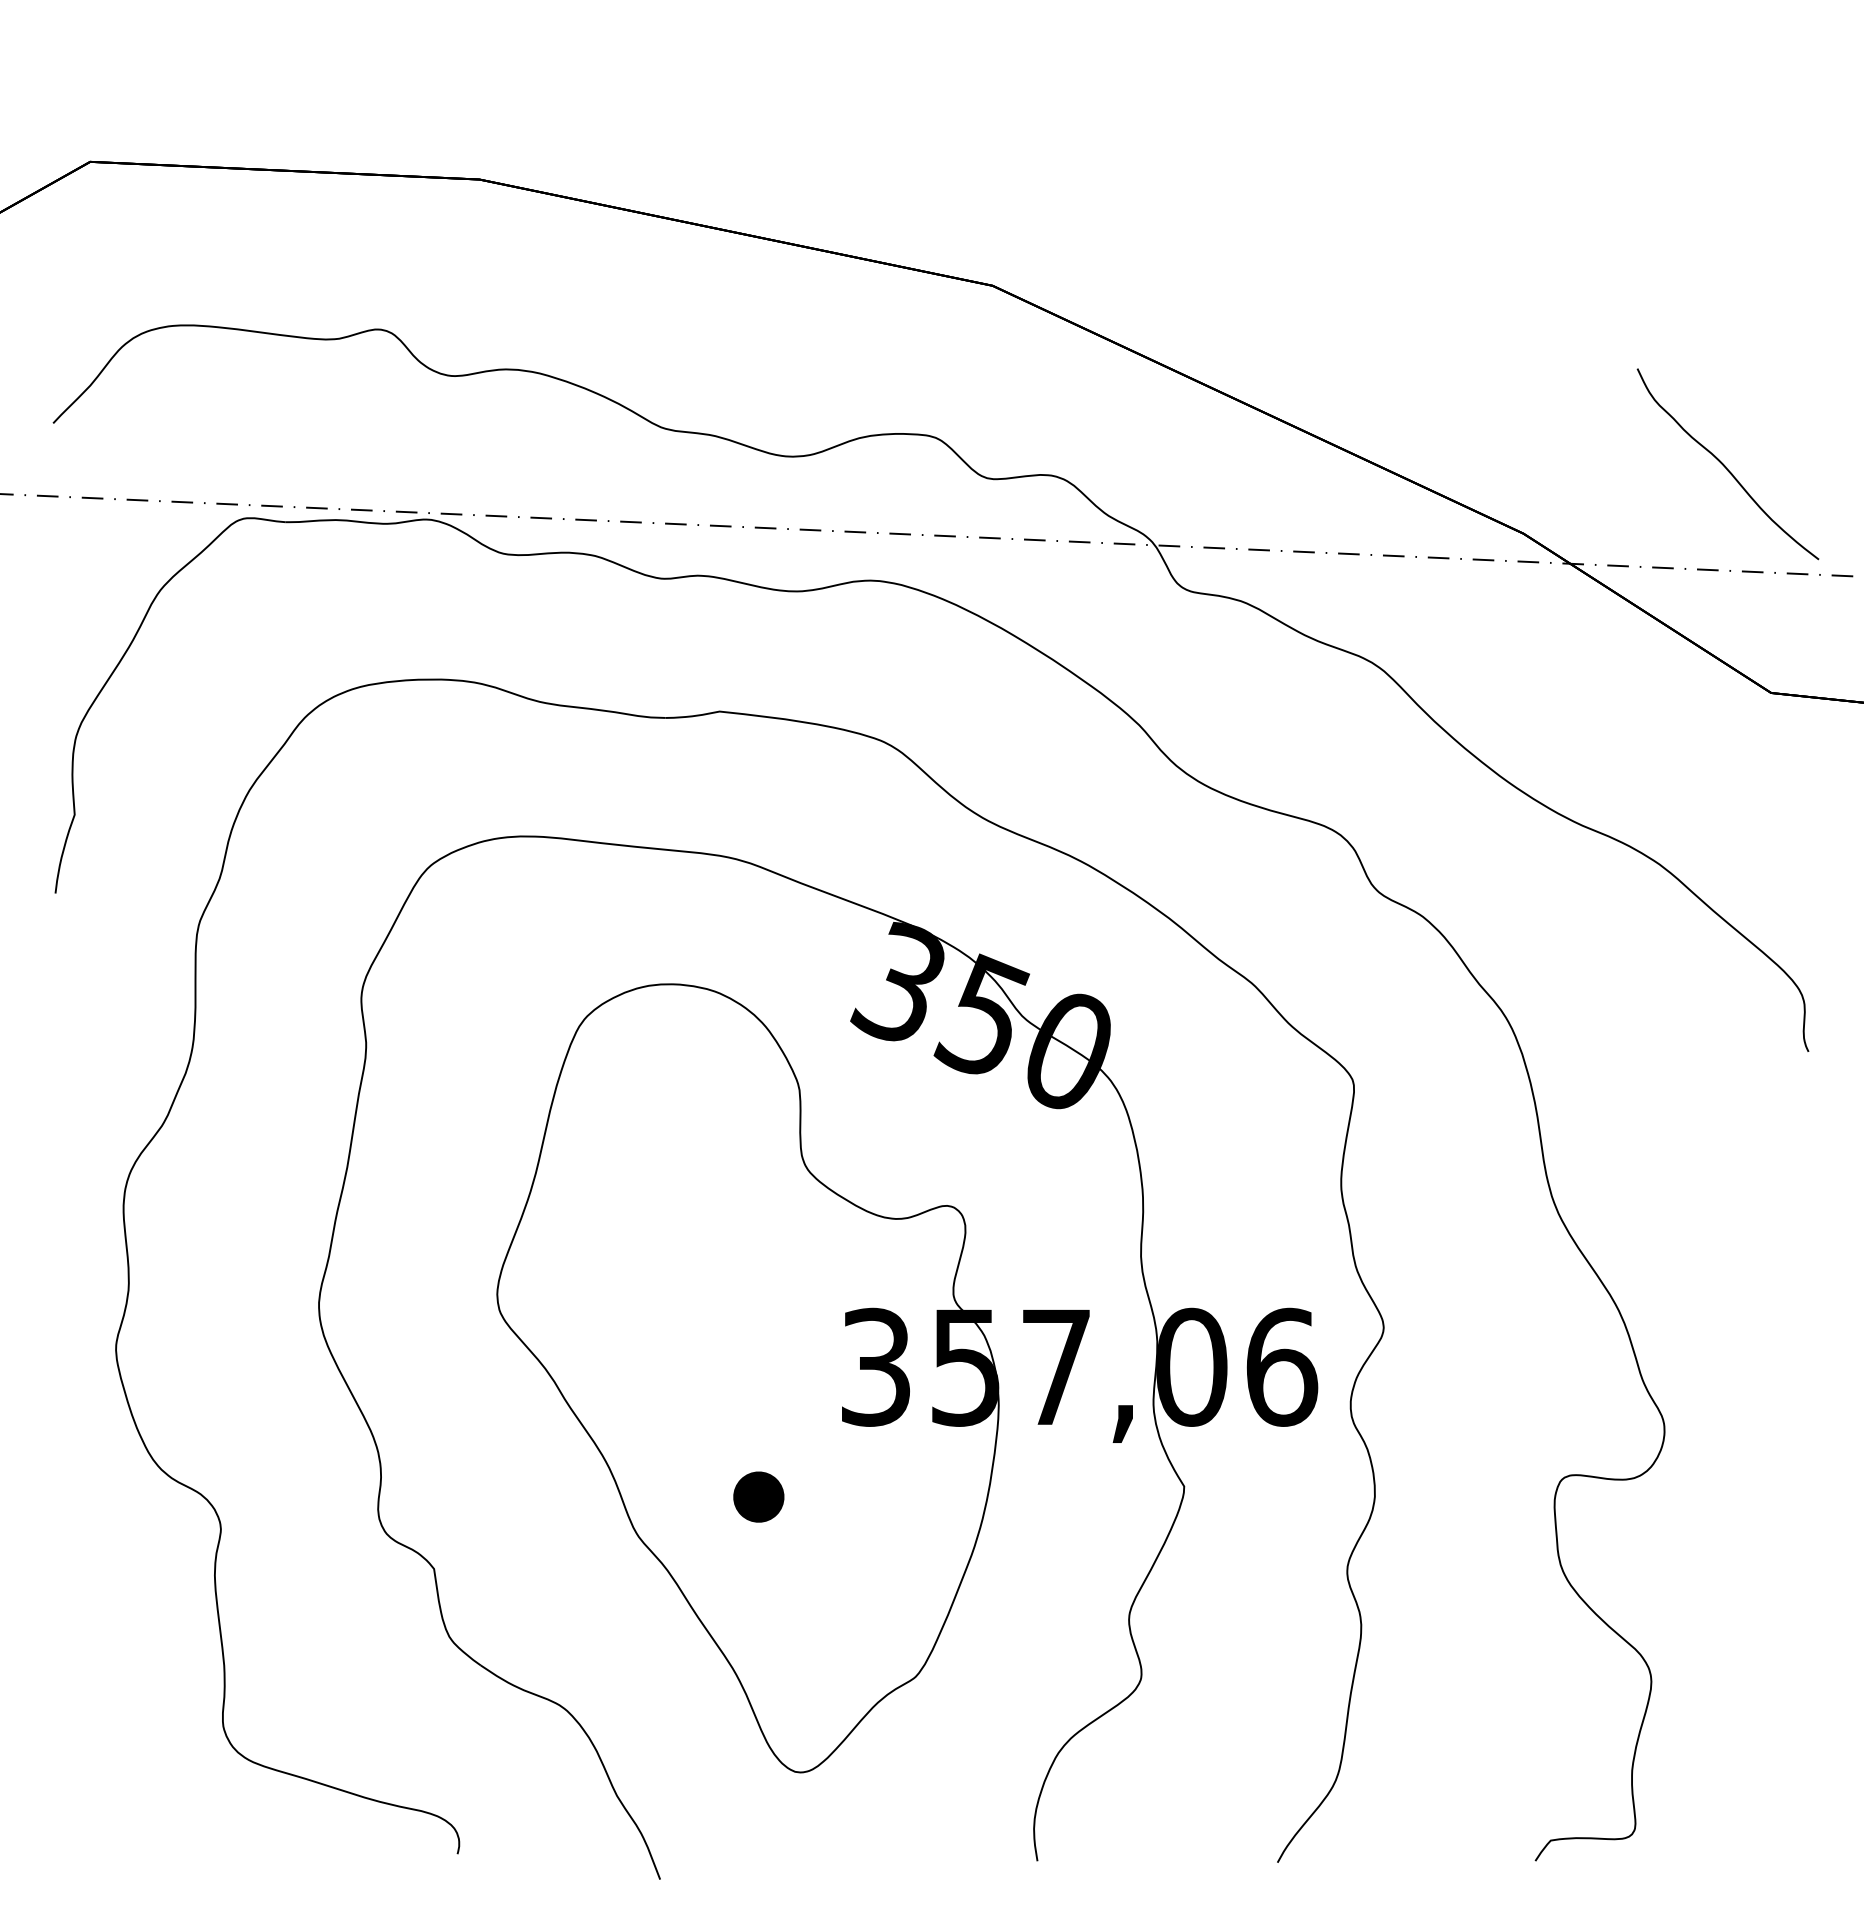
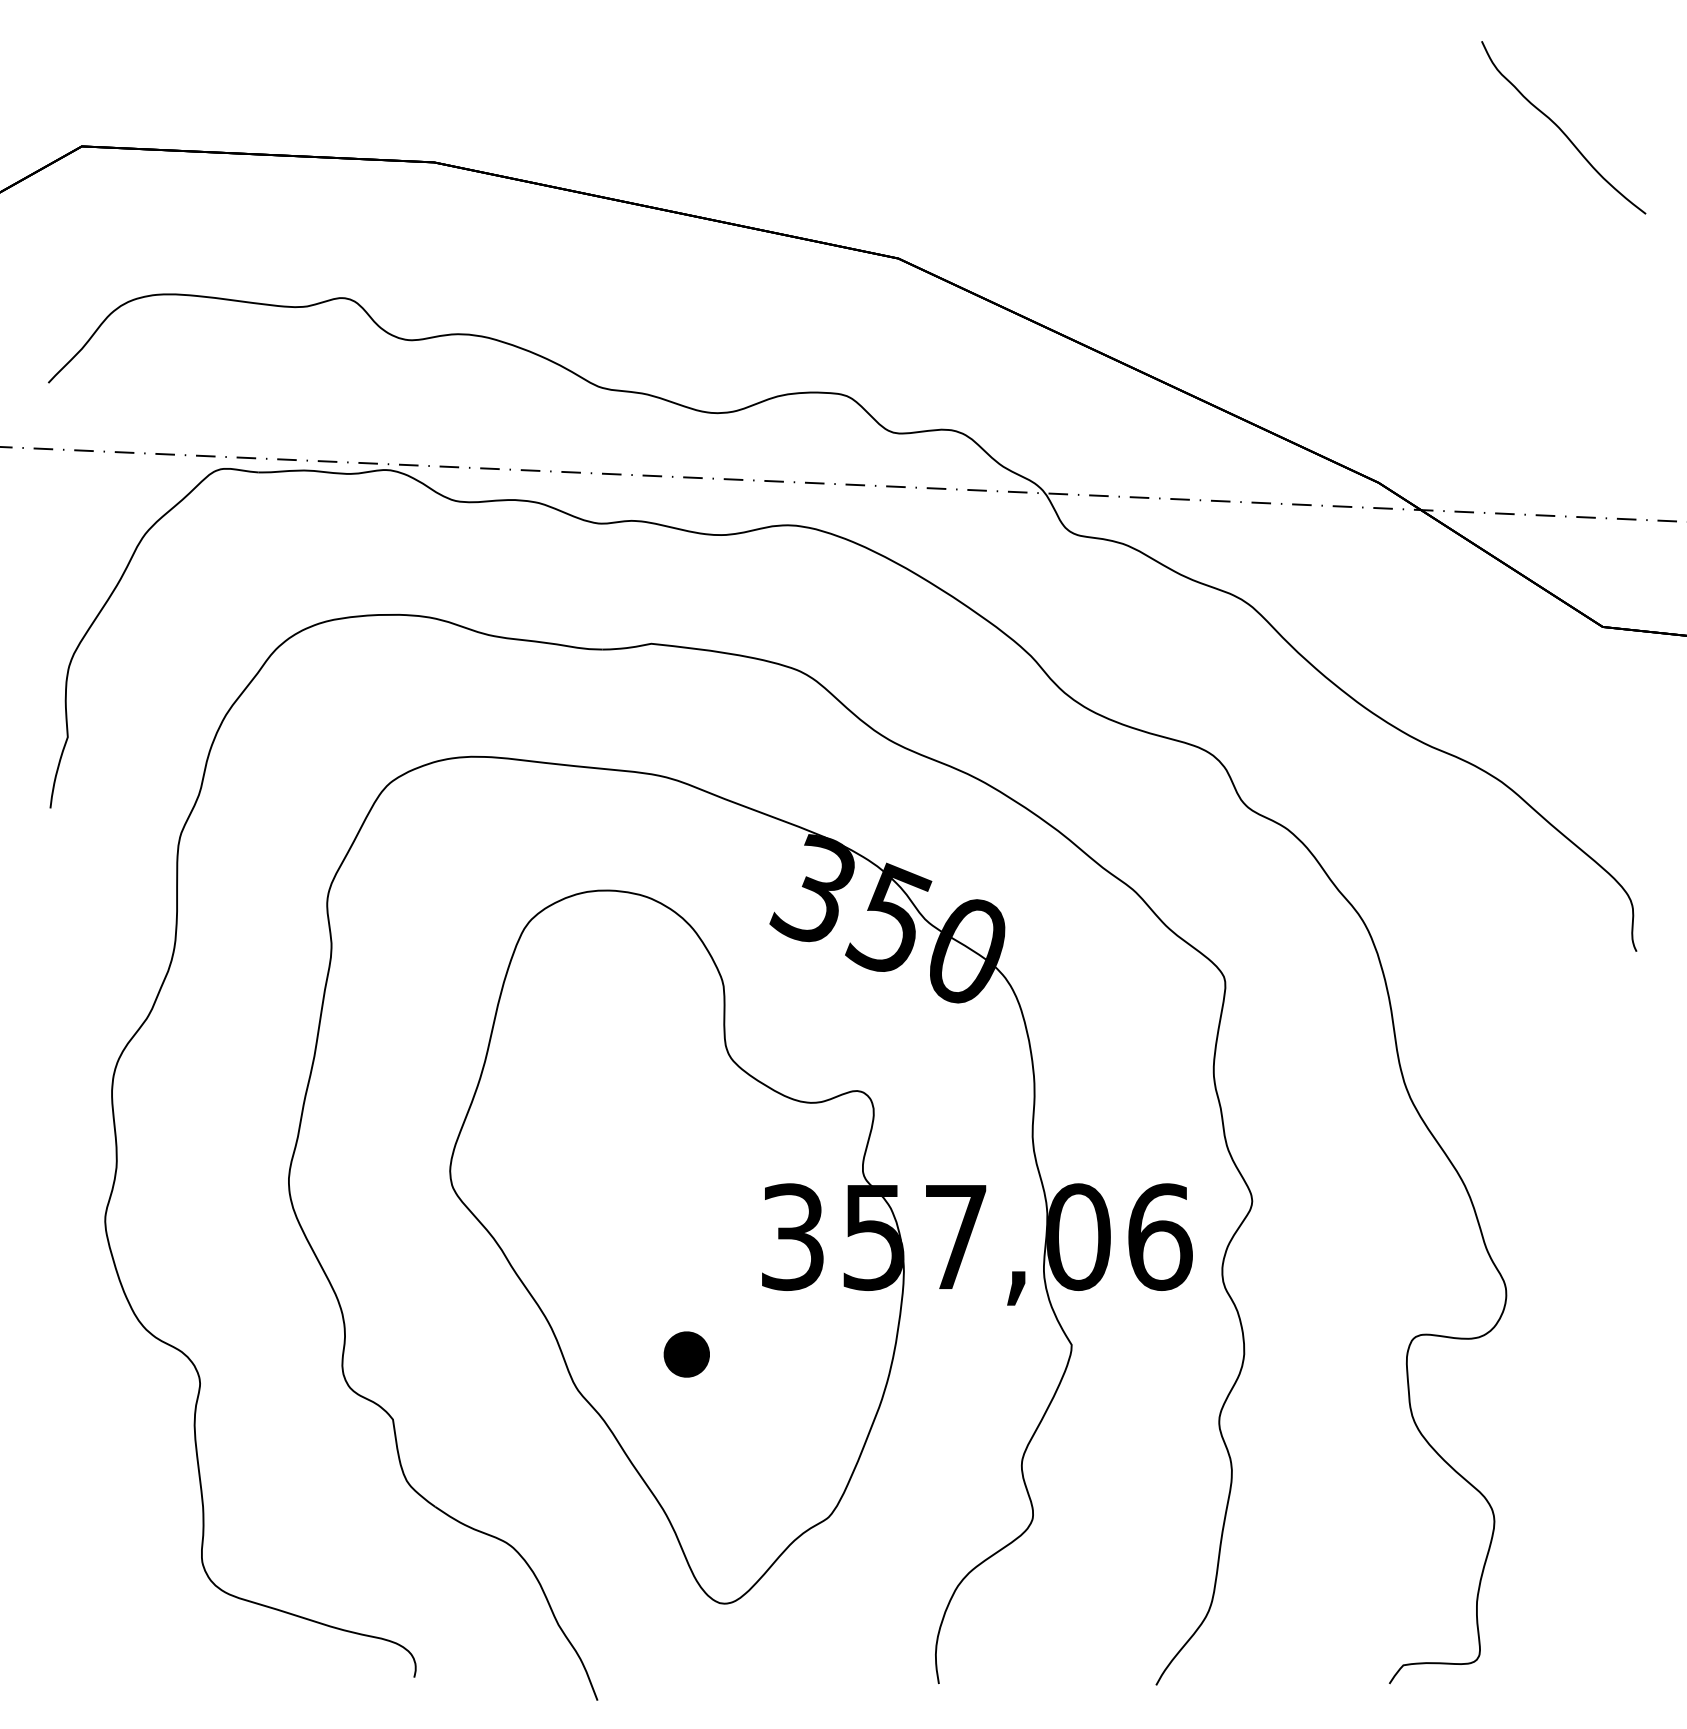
curve: (1725, 465) -> (1561, 128), moved

